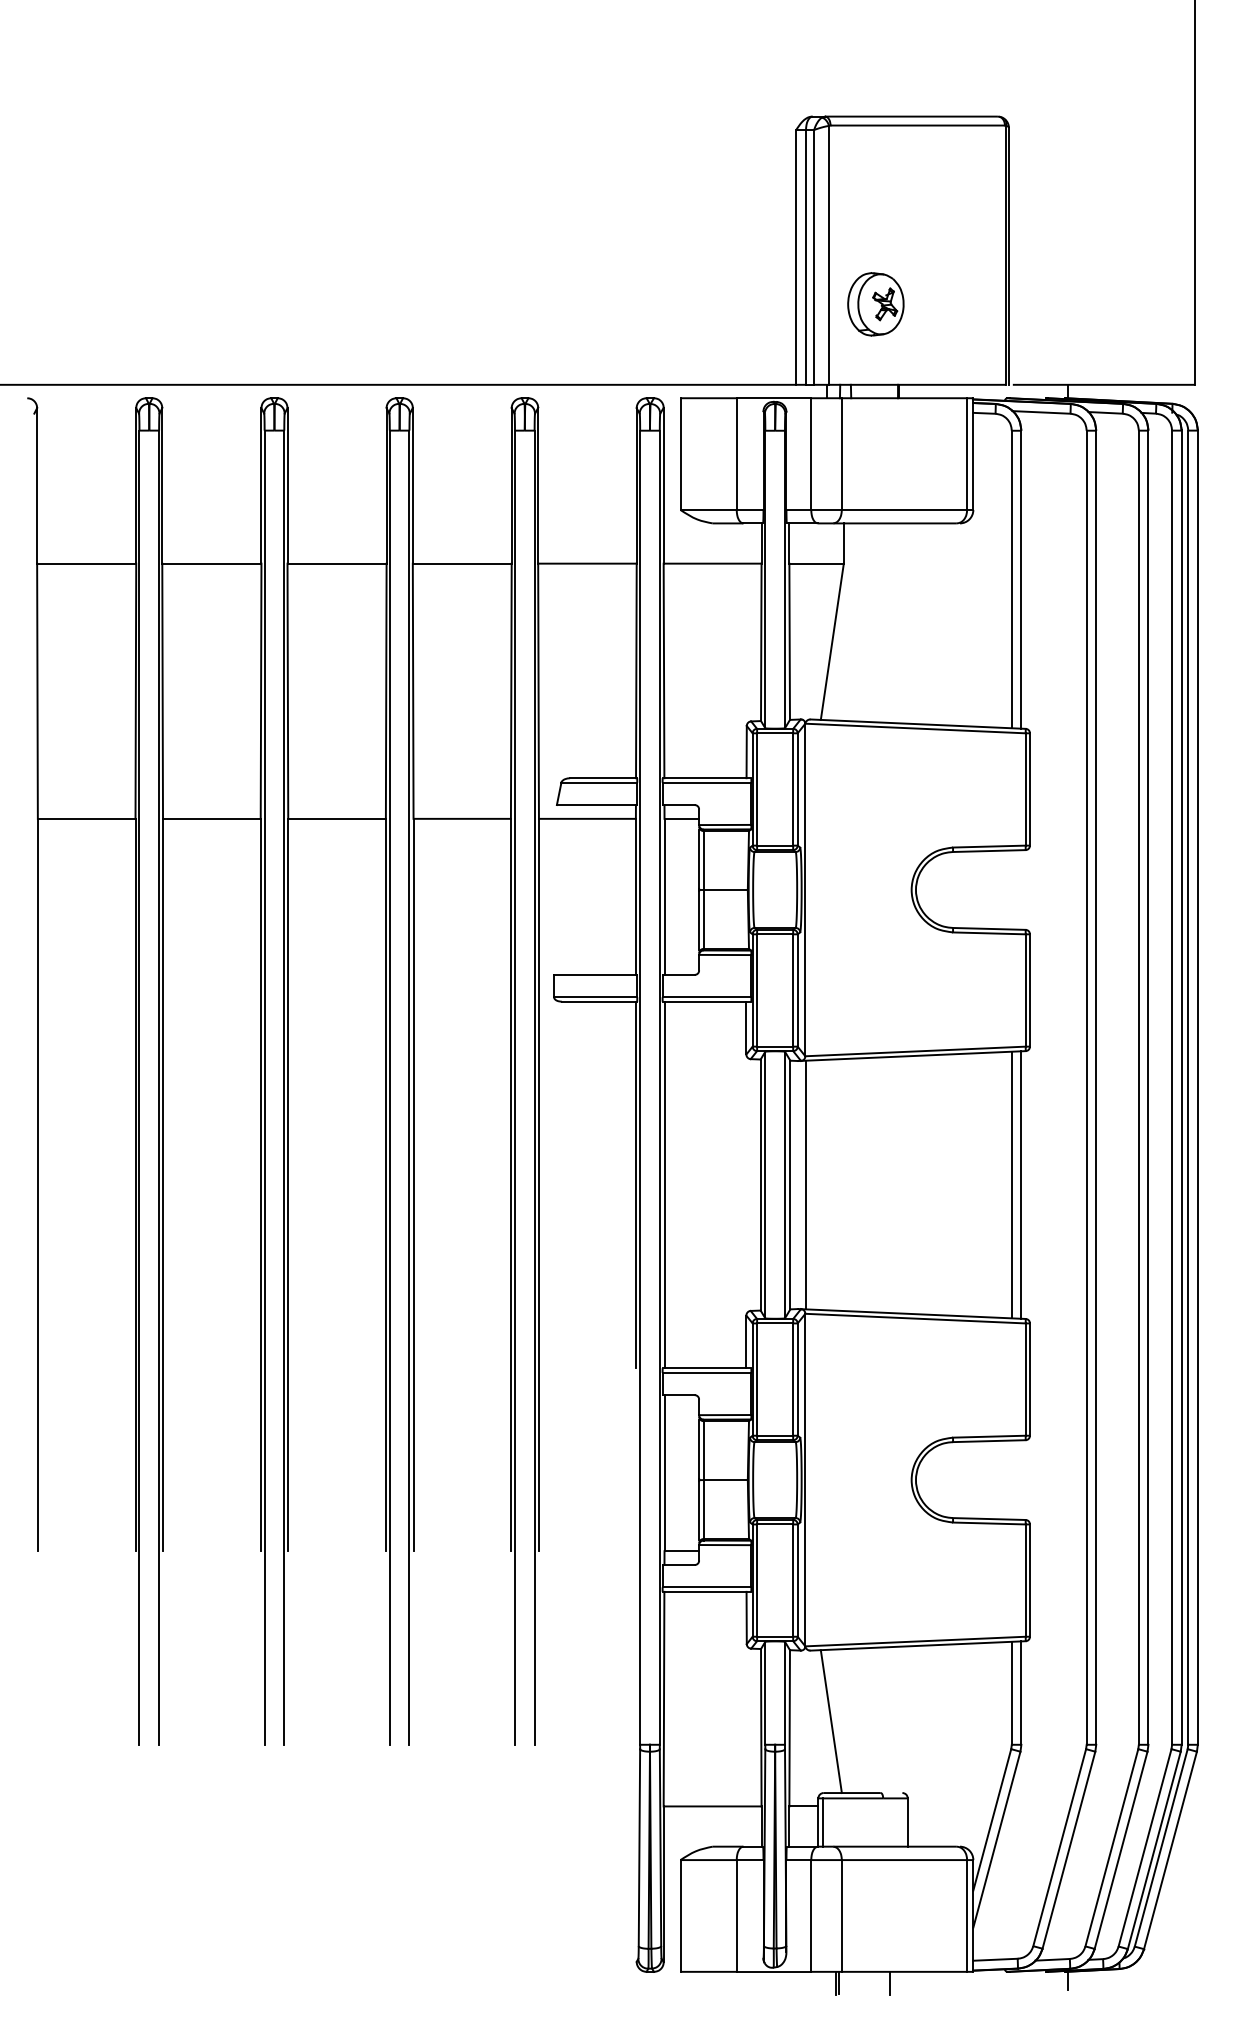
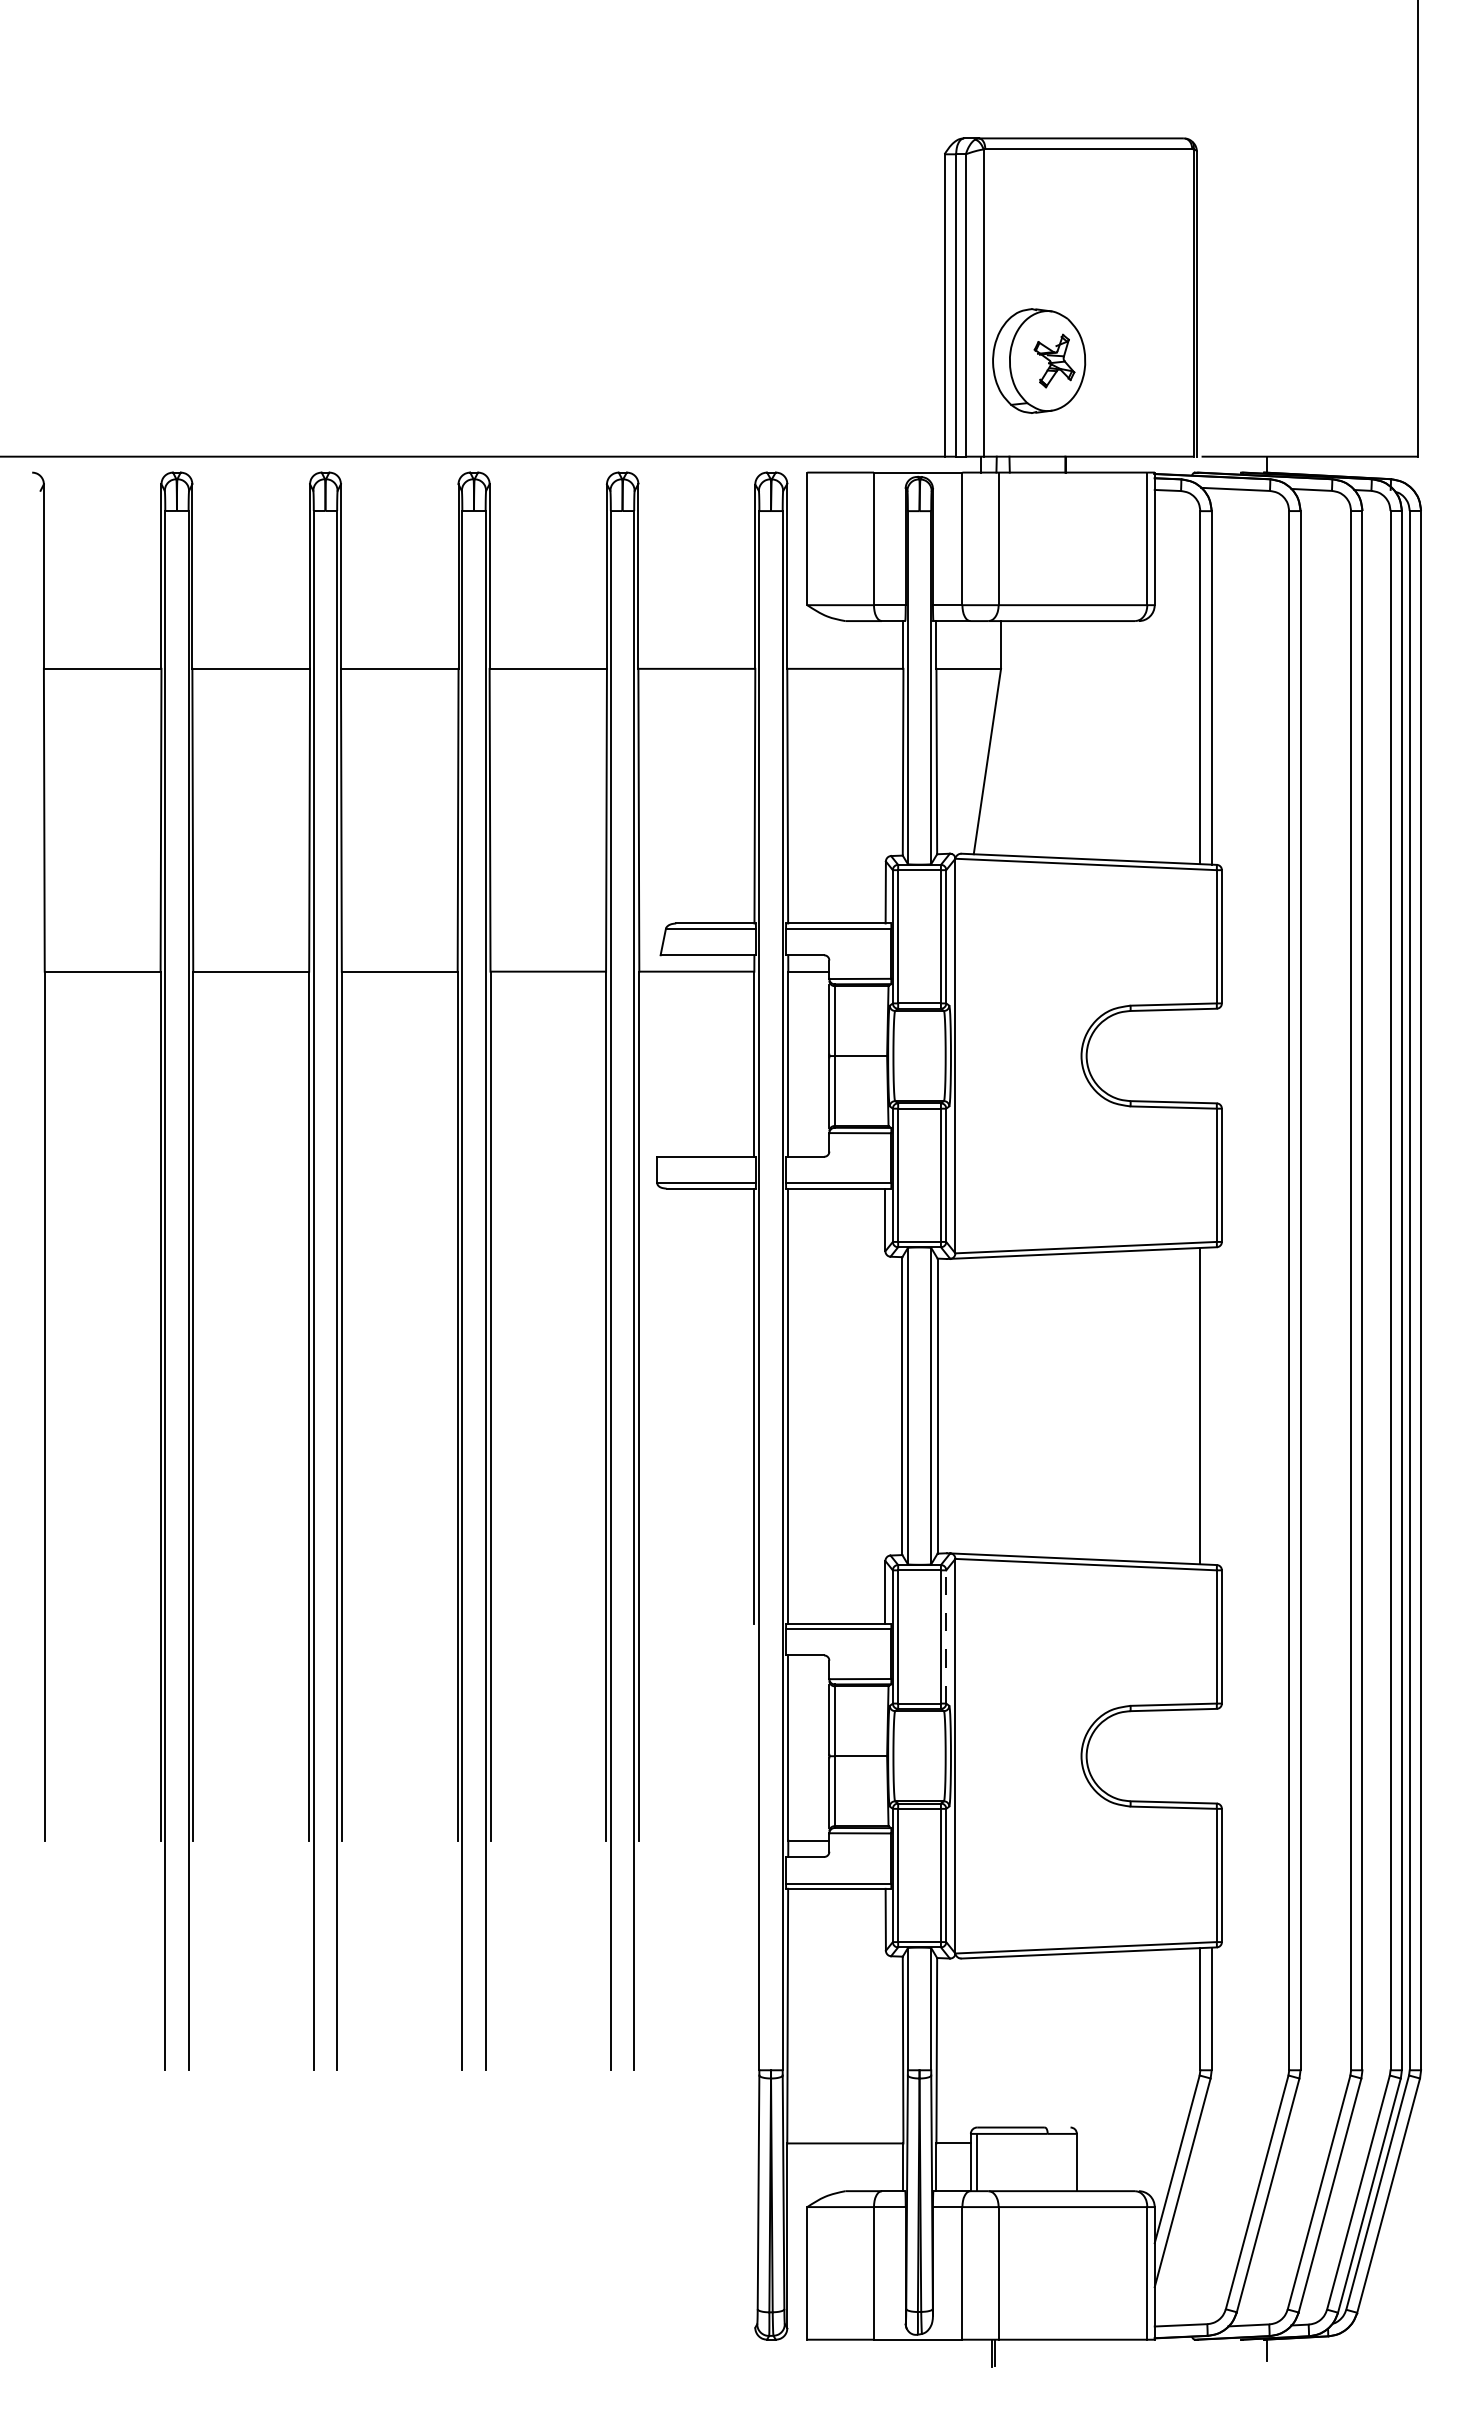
part: (875, 304) -> (1038, 361), size x1.4
line: (806, 1184) -> (956, 1405), removed
line: (1021, 1184) -> (1211, 1405), removed
line: (797, 1379) -> (946, 1636), solid -> dashed
line: (830, 1721) -> (985, 2042), removed
line: (889, 1982) -> (1055, 2352), removed

